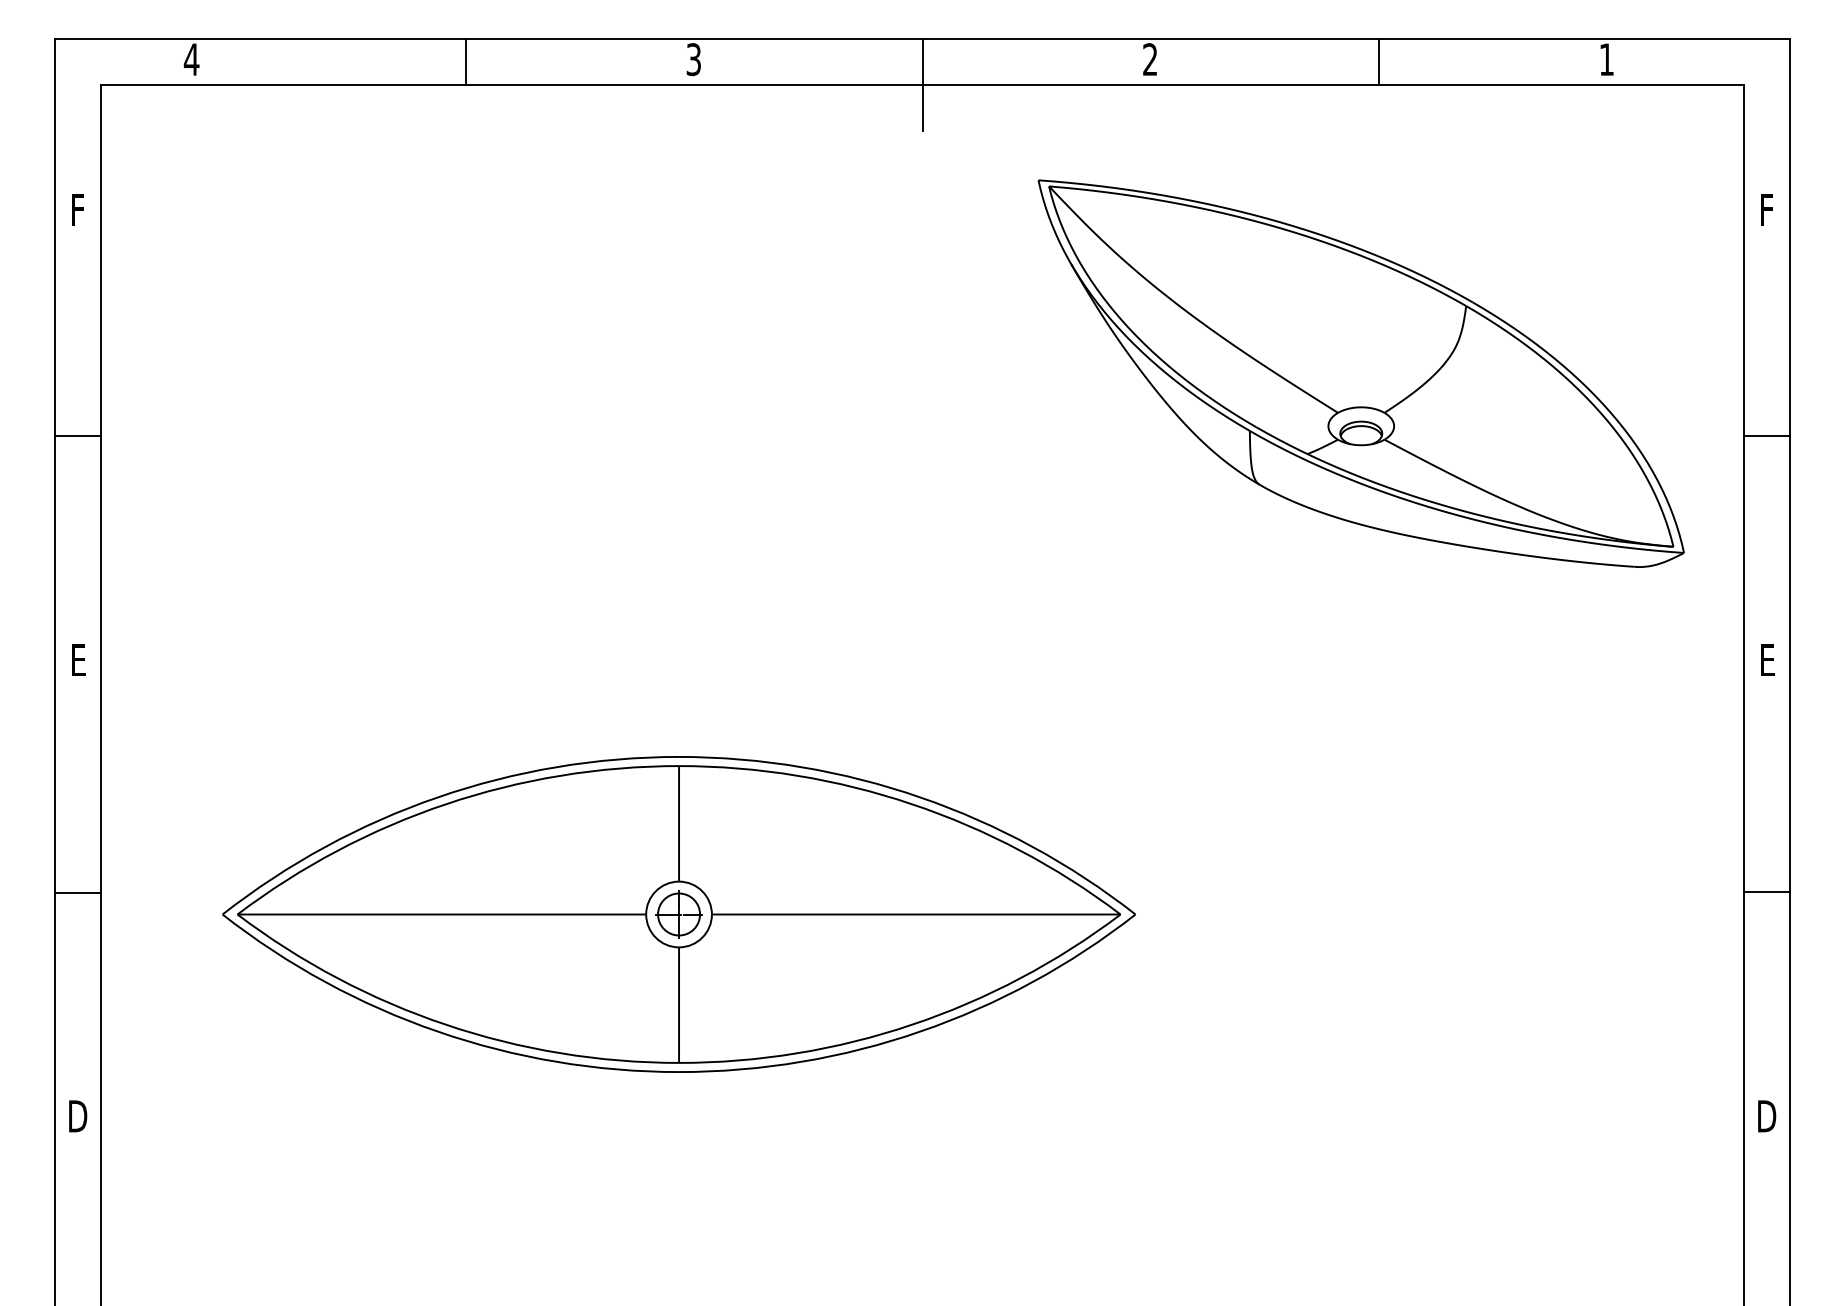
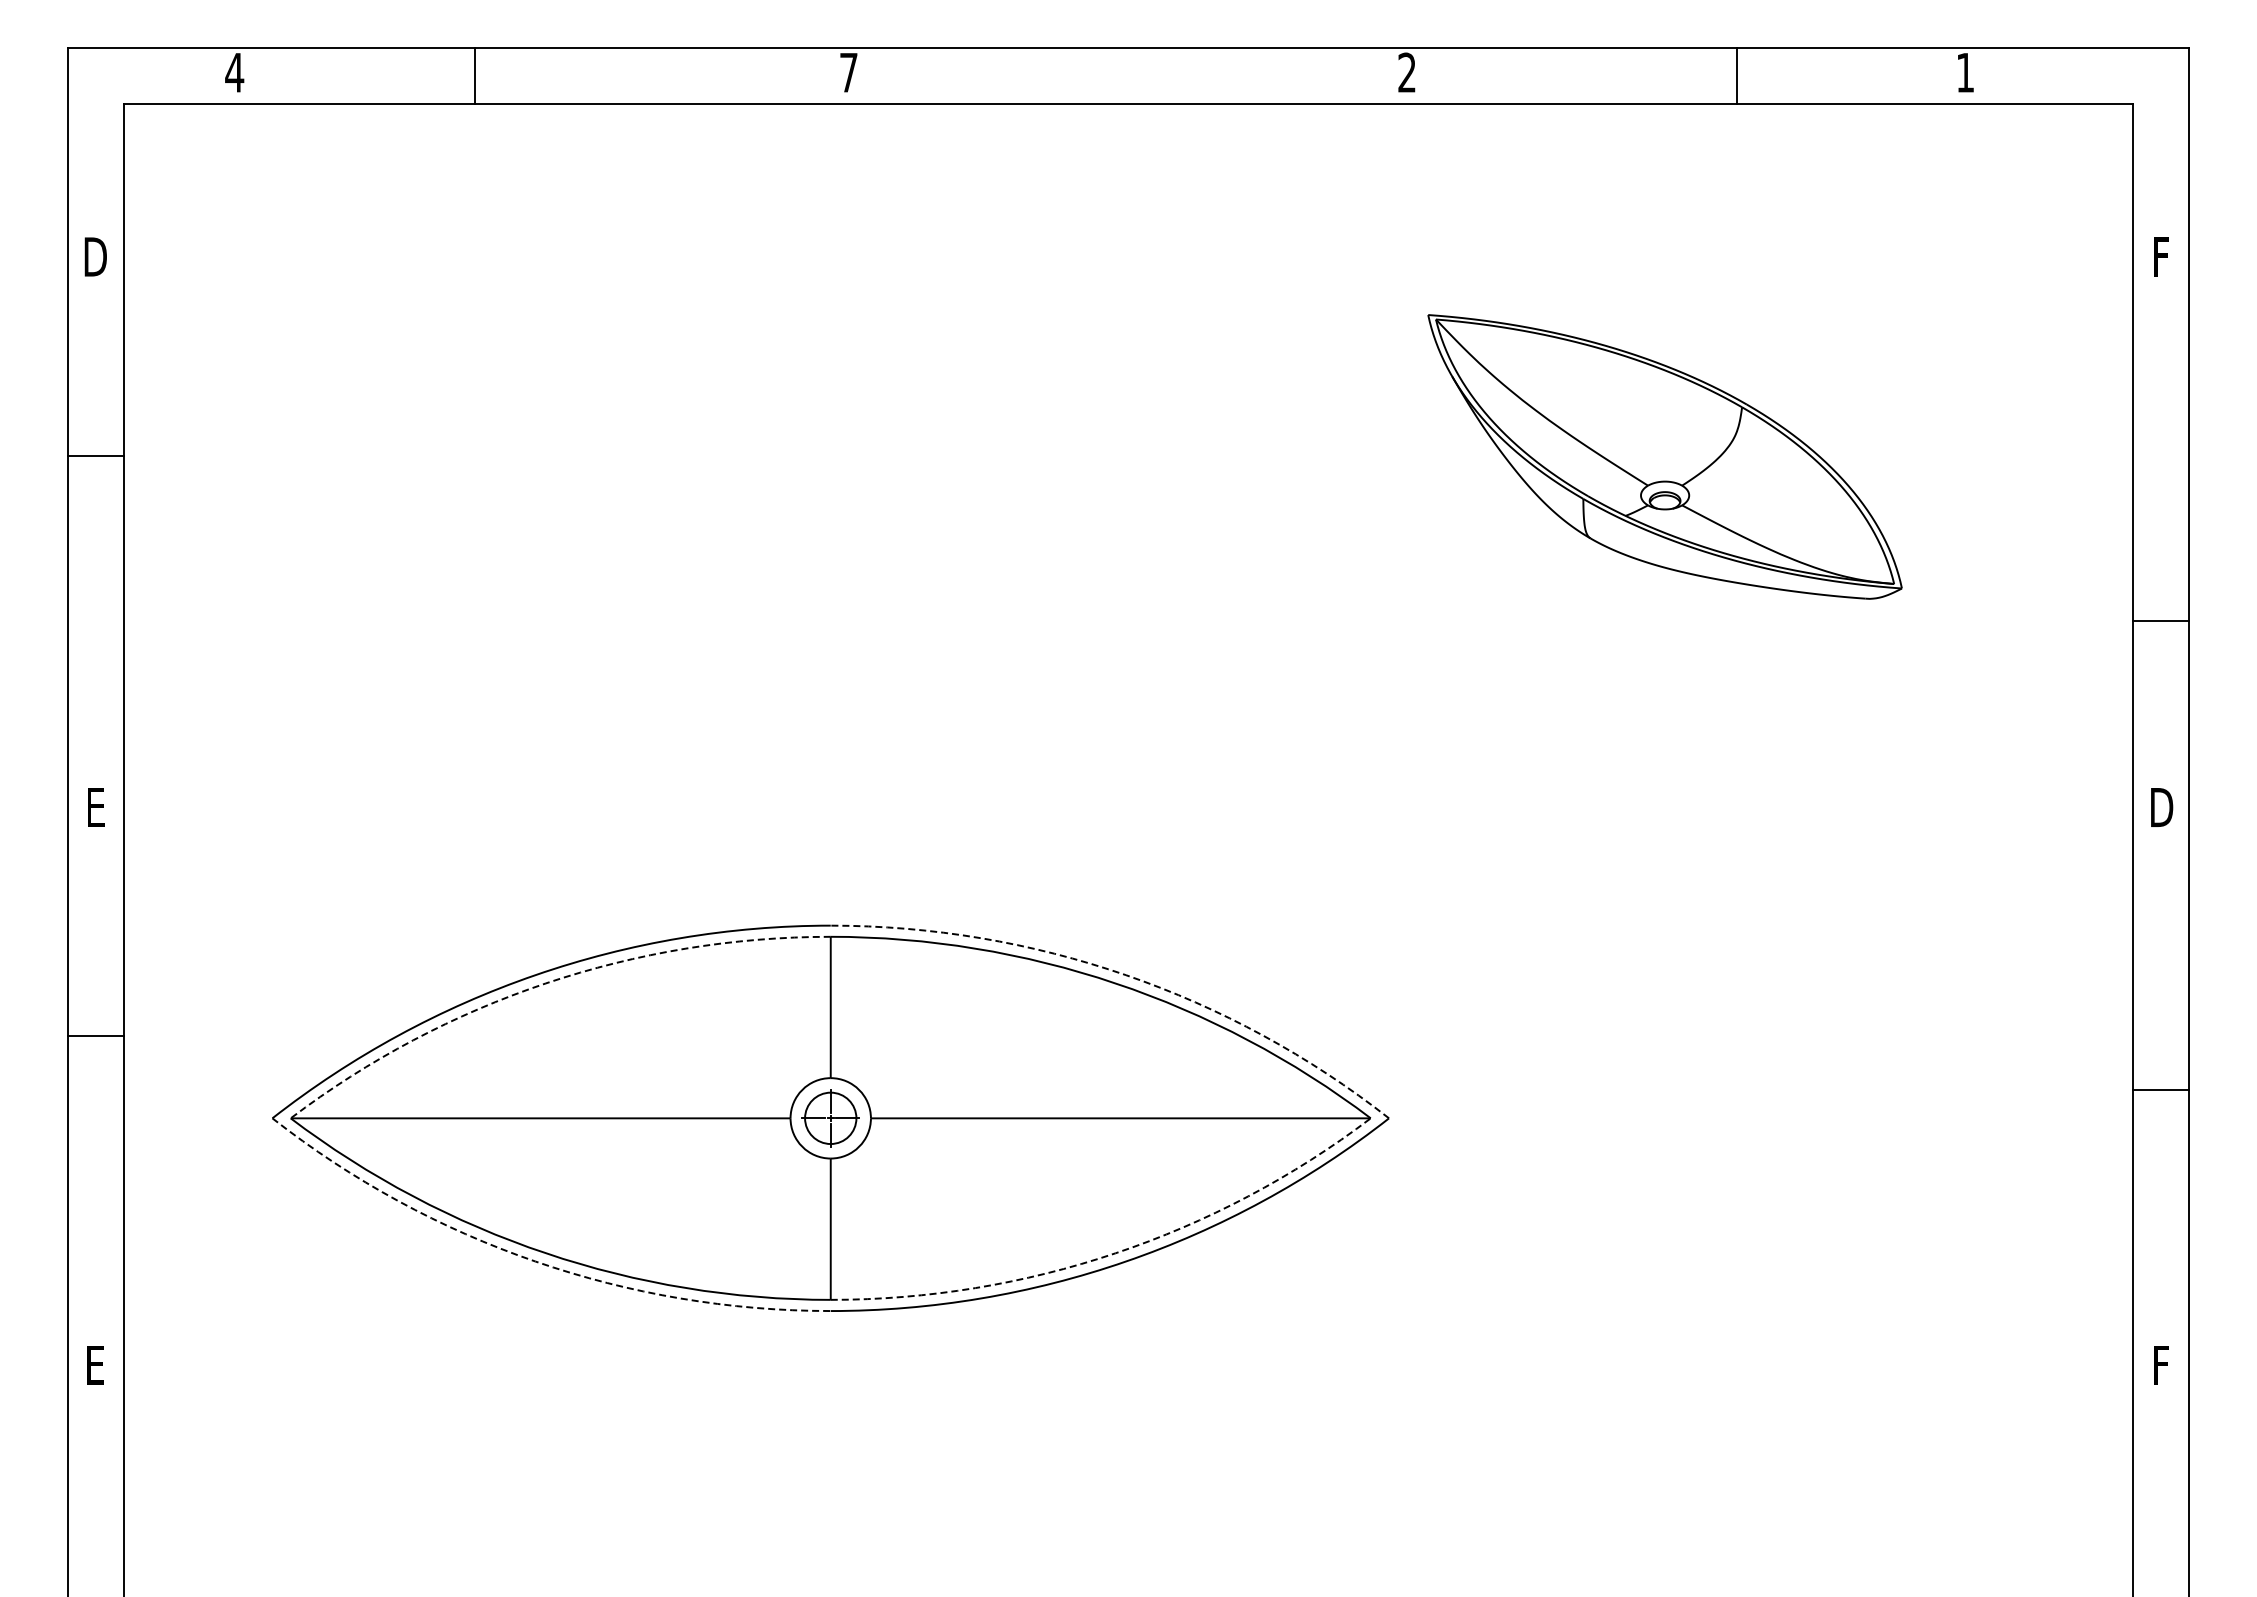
text: (693, 59) -> (848, 72), 3 -> 7
line: (466, 61) -> (475, 75), moved
line: (1378, 61) -> (1736, 75), moved
line: (922, 84) -> (1128, 103), removed
text: (77, 209) -> (95, 256), F -> D
part: (1360, 373) -> (1664, 456), size x0.6
line: (77, 436) -> (95, 455), moved
line: (1767, 436) -> (2161, 620), moved
text: (1767, 660) -> (2162, 807), E -> D
arc: (920, 797) -> (1126, 975), solid -> dashed
arc: (445, 804) -> (545, 983), solid -> dashed
line: (77, 892) -> (95, 1035), moved
arc: (911, 1025) -> (1115, 1253), solid -> dashed
arc: (437, 1031) -> (535, 1261), solid -> dashed
text: (77, 1115) -> (95, 1364), D -> E
text: (1767, 1115) -> (2161, 1364), D -> F

